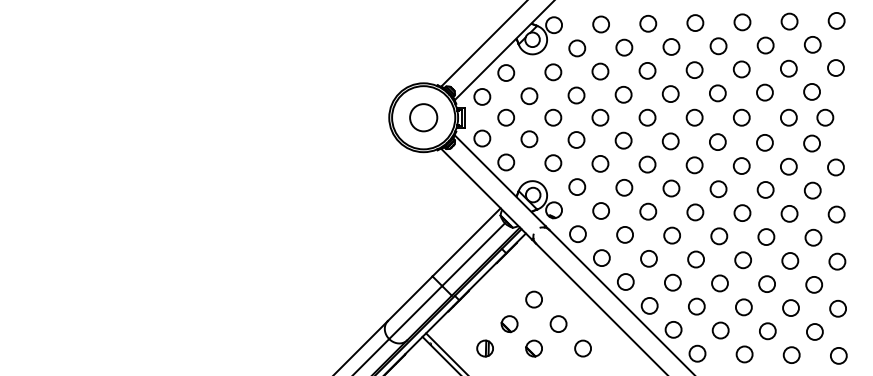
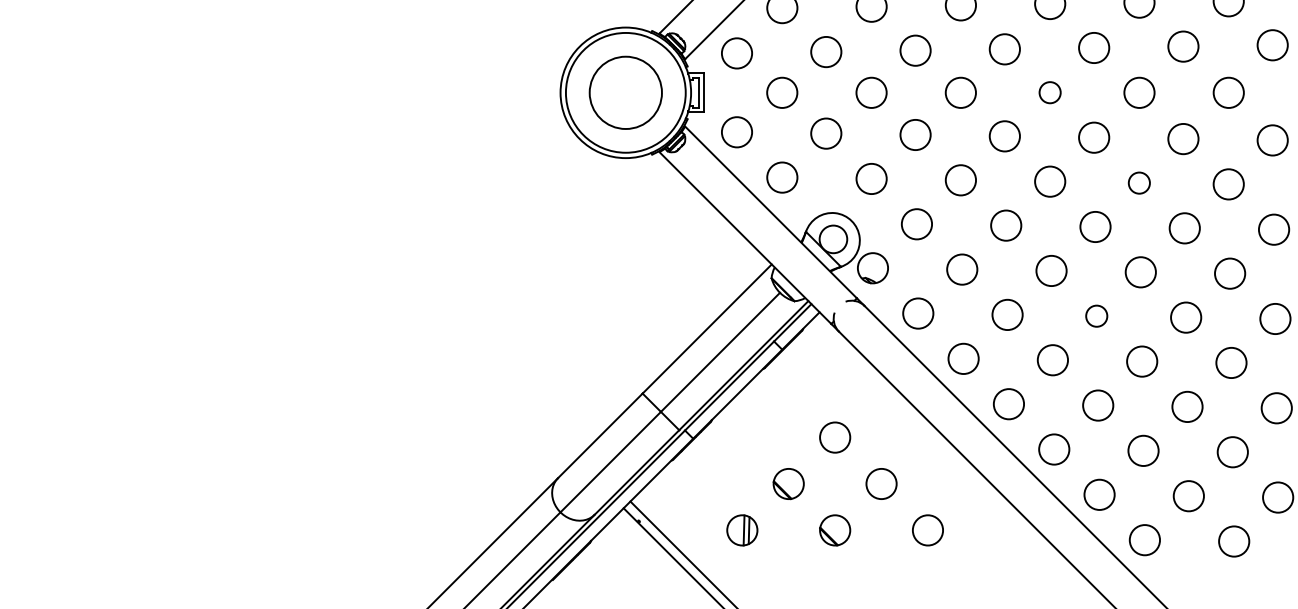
circle: (423, 117) -> (625, 92), size x1.4
circle: (647, 117) -> (1050, 92), size x0.7
circle: (694, 165) -> (1139, 183), size x0.7
circle: (671, 235) -> (1095, 316), size x0.7

